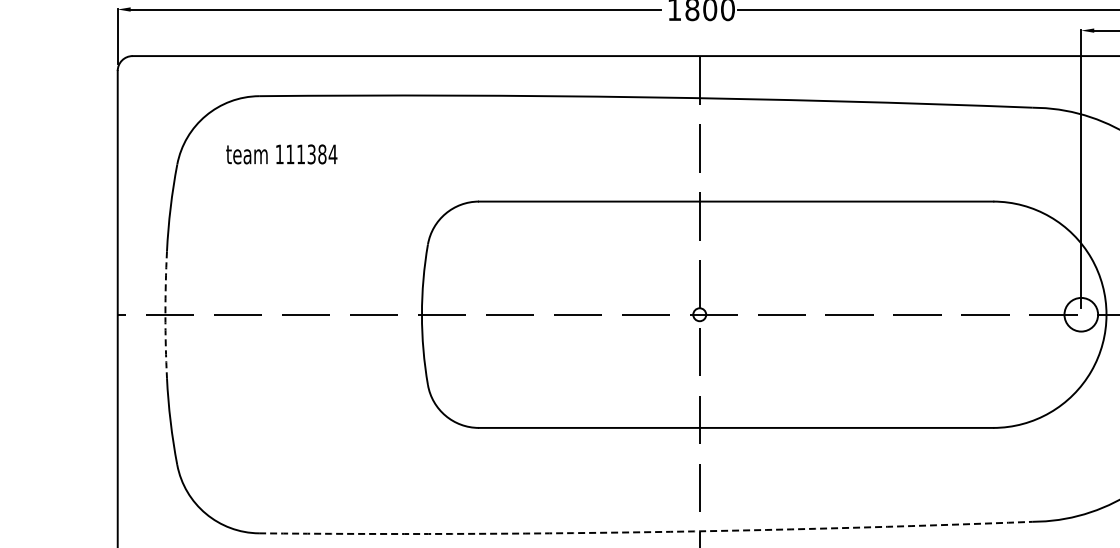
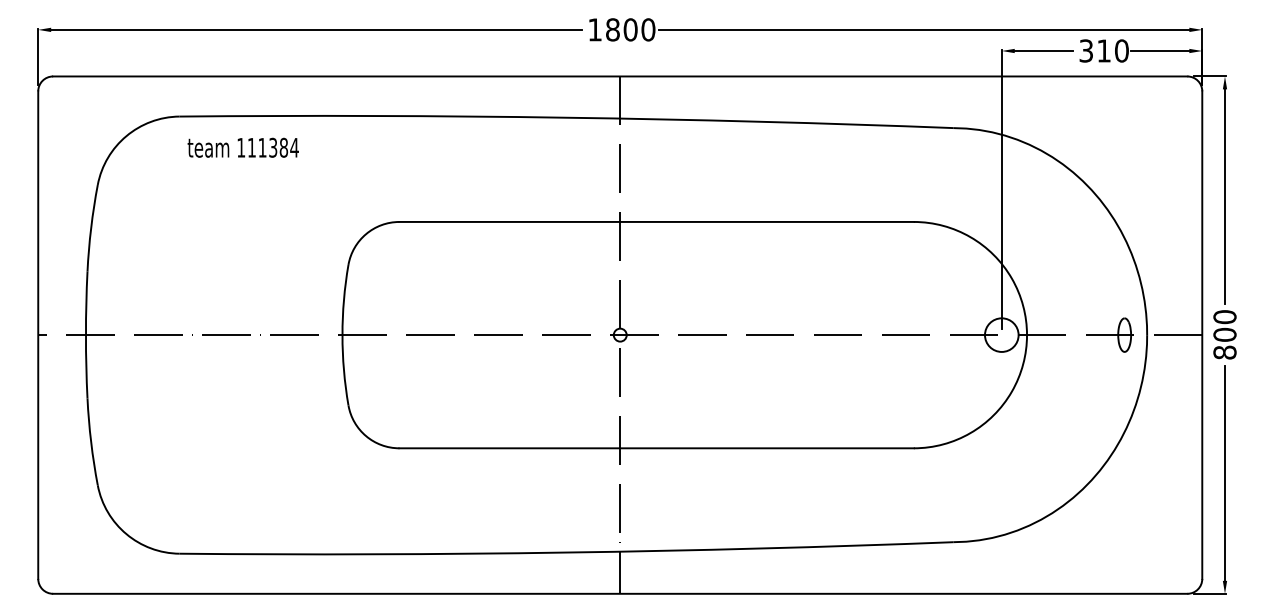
text: (280, 154) -> (242, 147), moved
arc: (164, 315) -> (85, 335), dashed -> solid
arc: (645, 532) -> (566, 552), dashed -> solid

